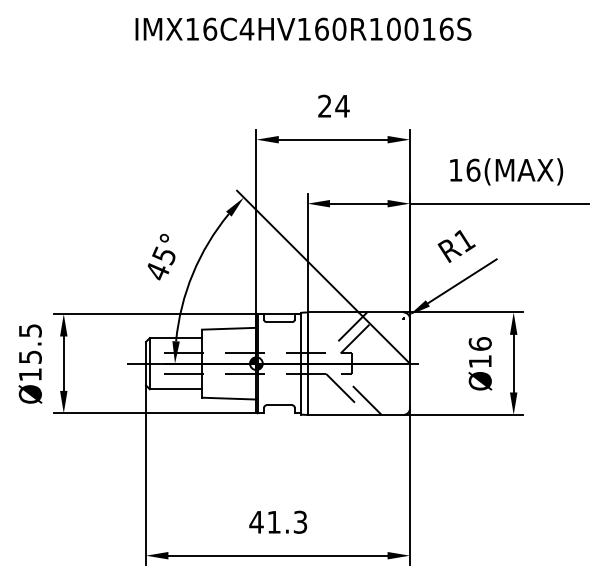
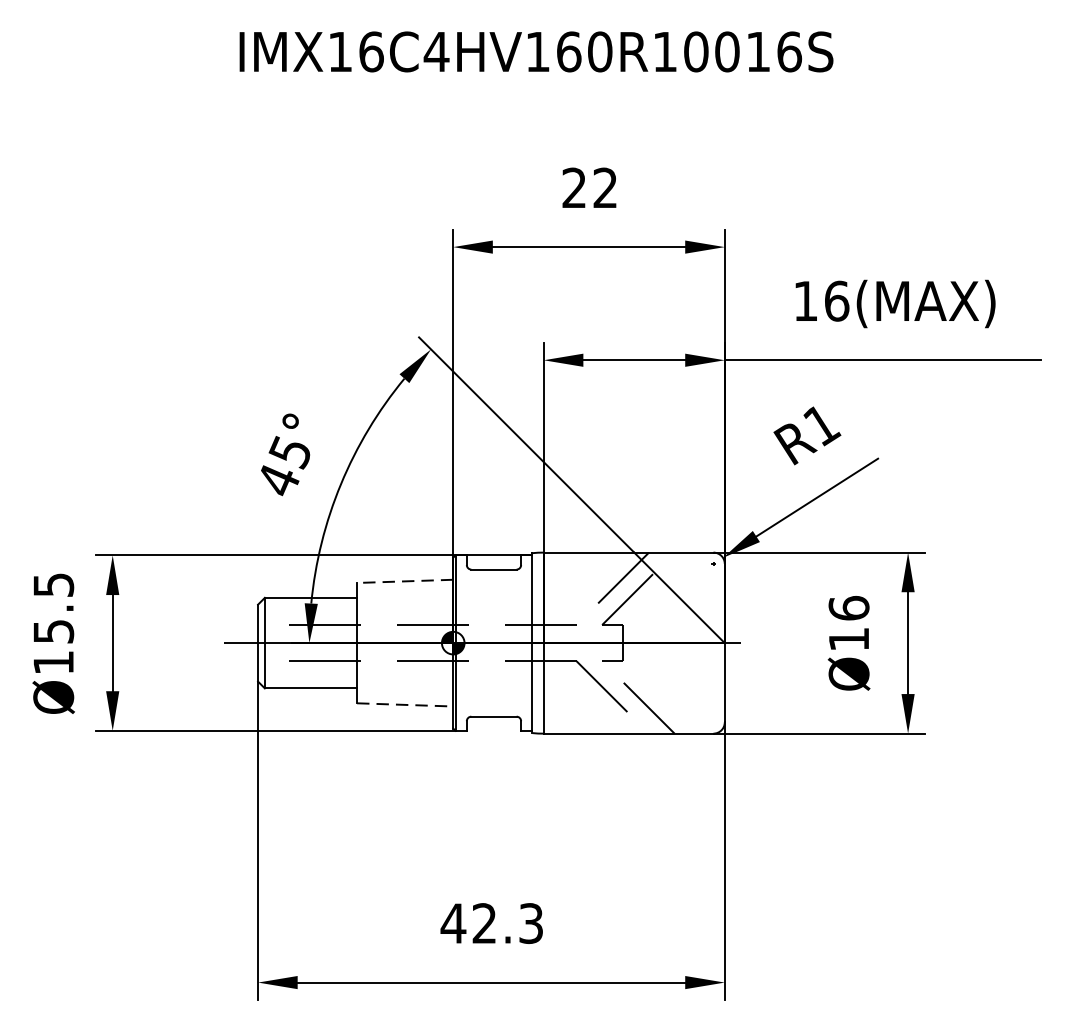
text: (342, 105) -> (605, 186), 24 -> 22
line: (228, 328) -> (403, 580), solid -> dashed
line: (229, 398) -> (405, 704), solid -> dashed
text: (273, 521) -> (483, 922), 41.3 -> 42.3

